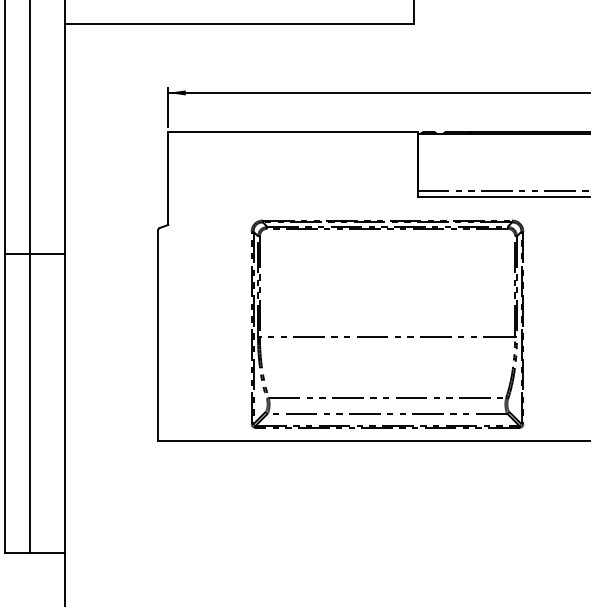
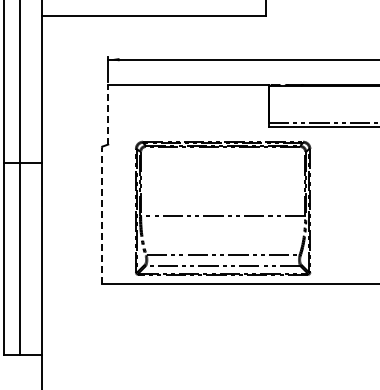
line: (168, 178) -> (108, 114), solid -> dashed
line: (157, 335) -> (101, 215), solid -> dashed
part: (388, 335) -> (223, 215), moved

